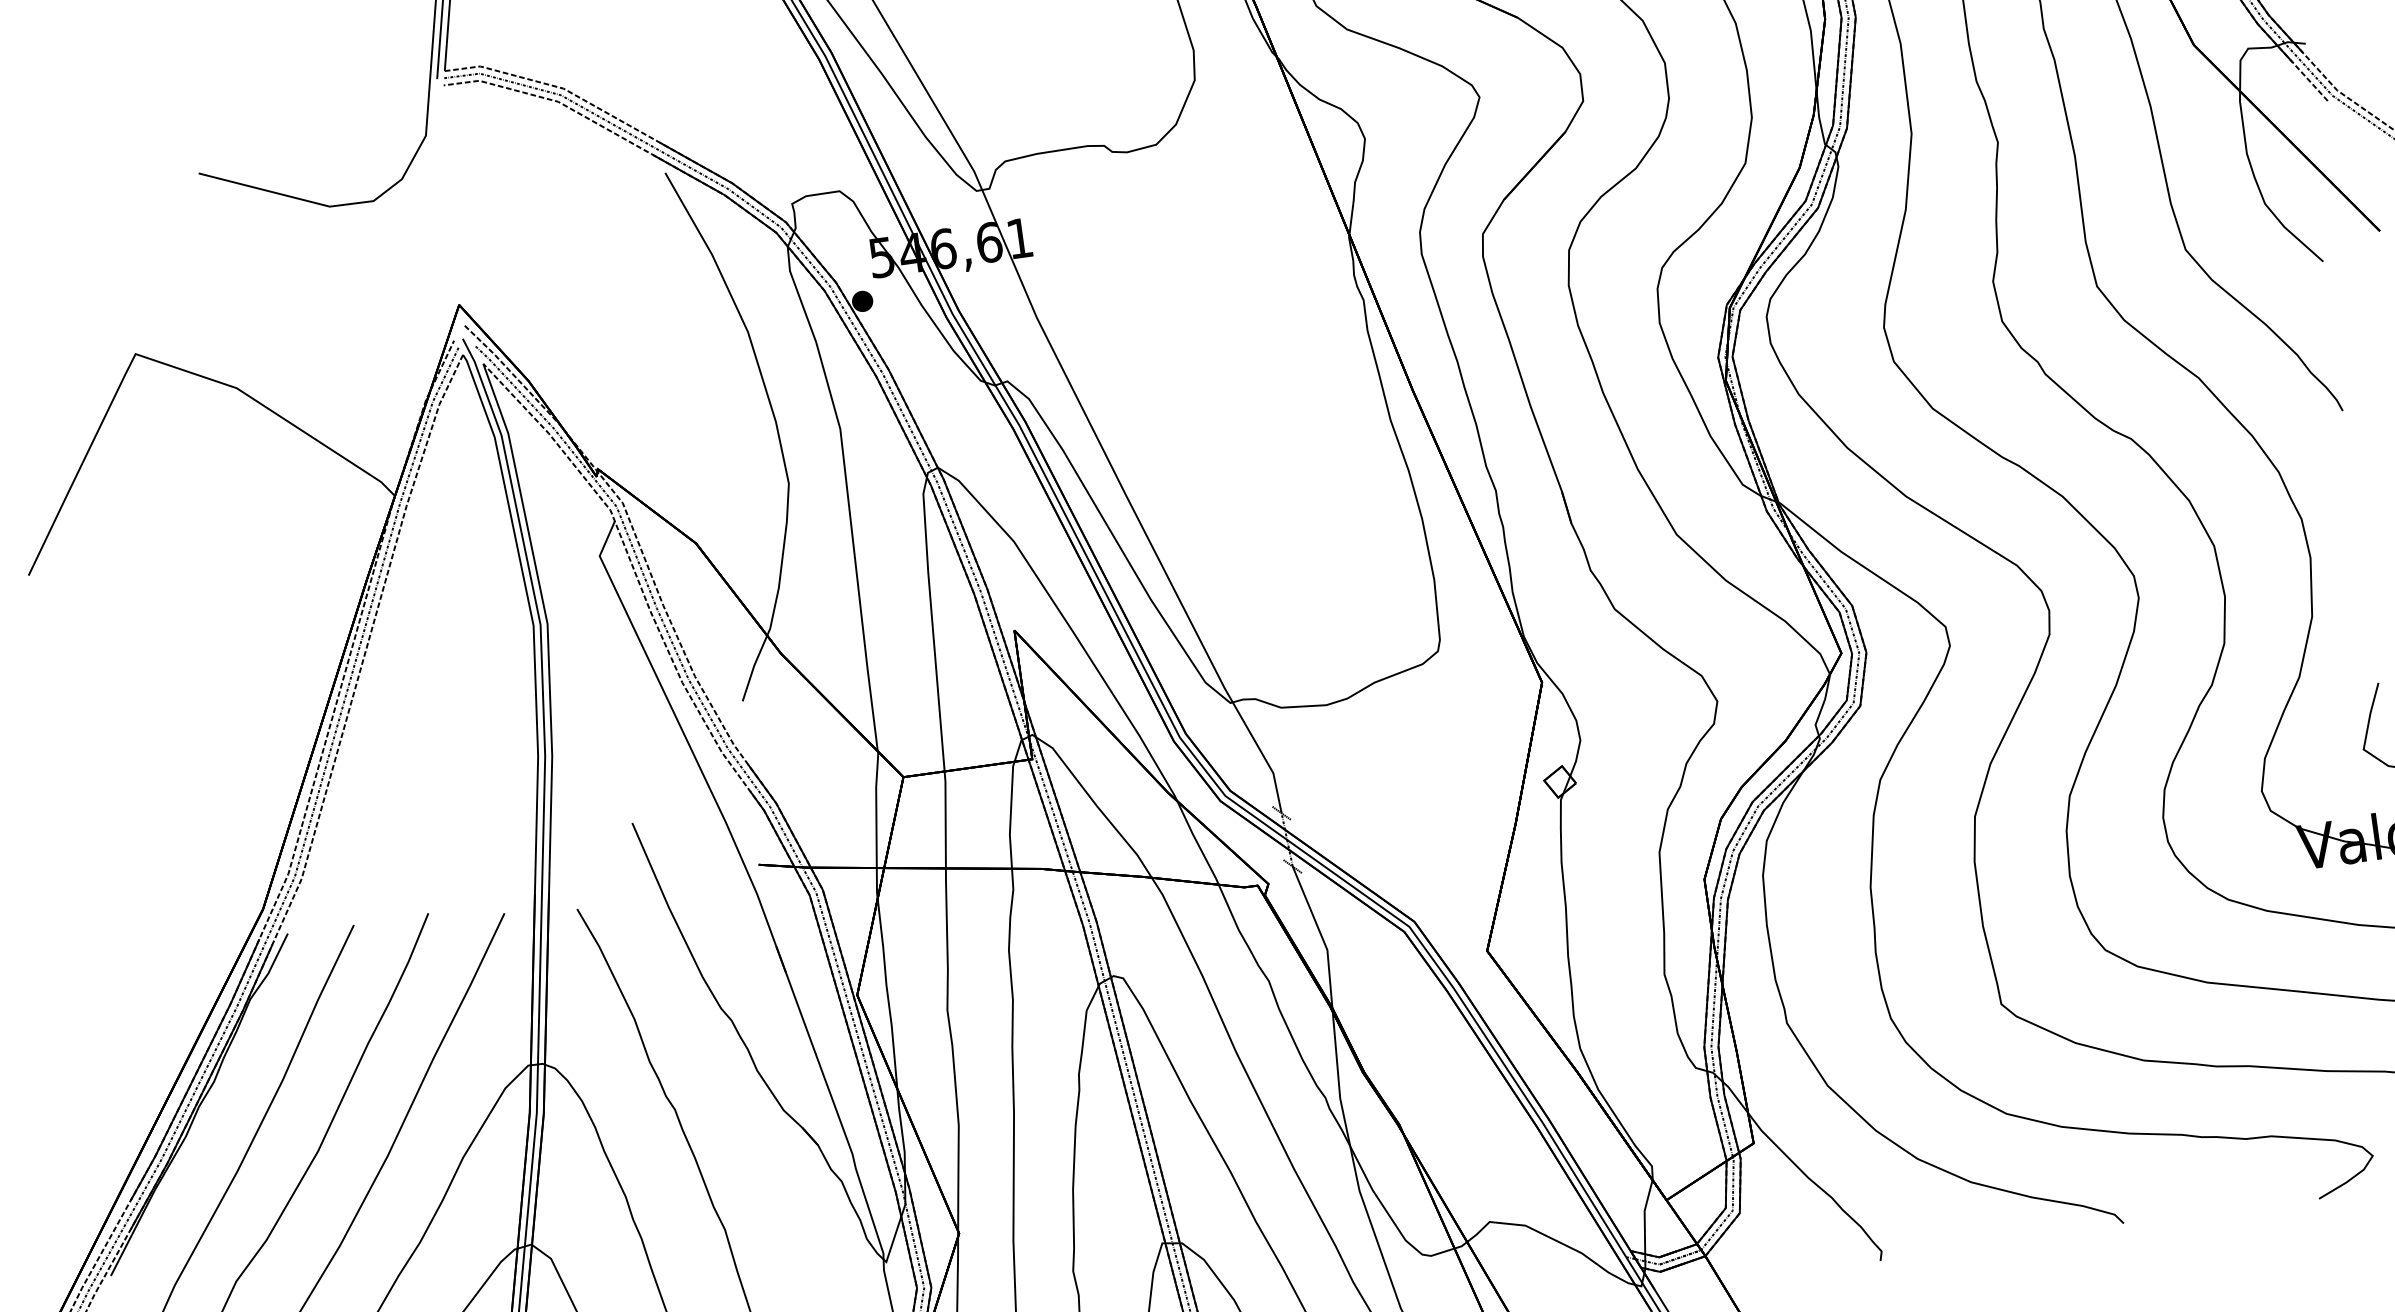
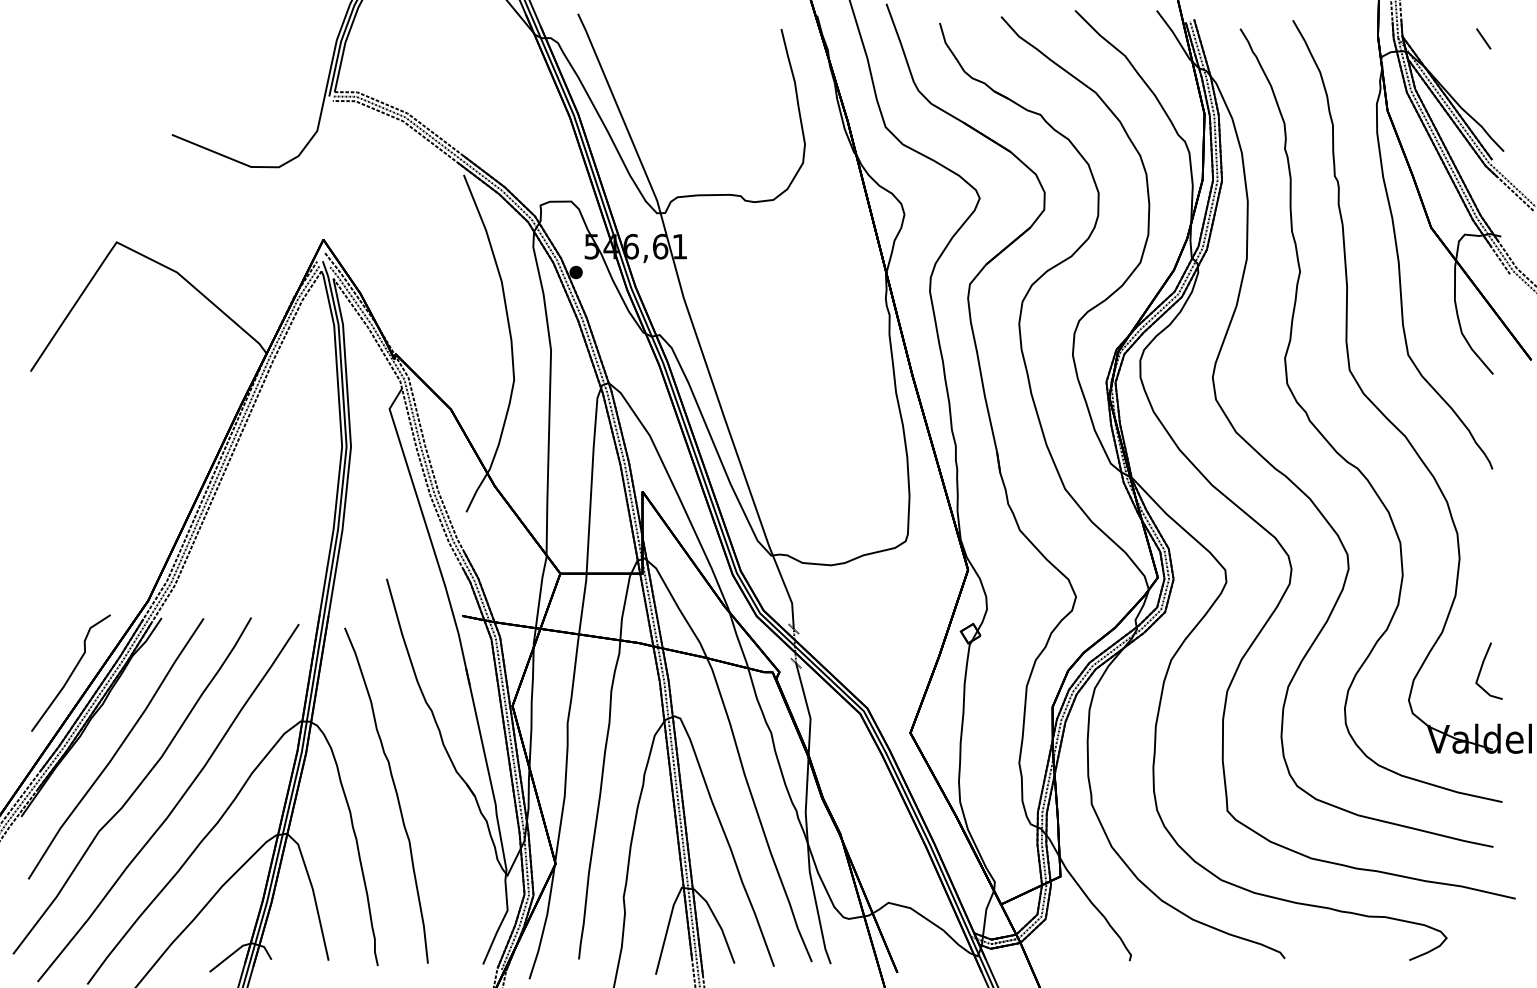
part: (156, 1038) -> (70, 672), added

